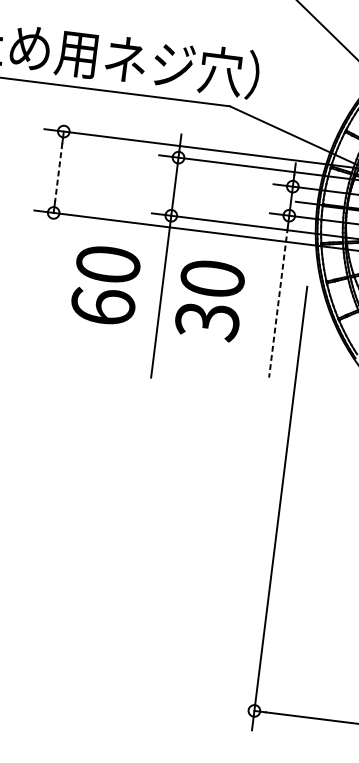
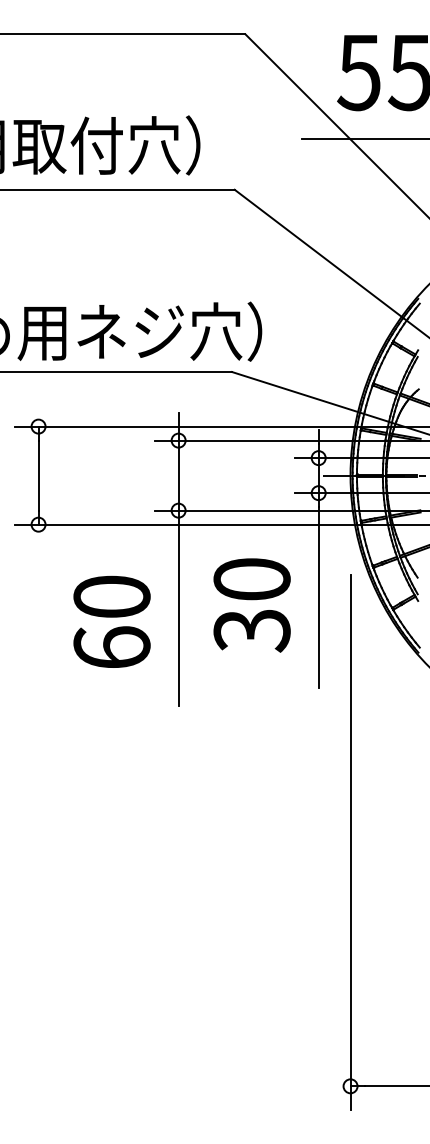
line: (58, 172) -> (38, 476), dashed -> solid
text: (105, 284) -> (111, 621), moved
text: (209, 300) -> (251, 605), moved
line: (278, 302) -> (318, 597), dashed -> solid

